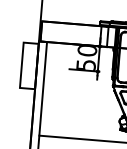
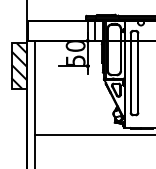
hatch: (28, 65) -> (18, 65), added

